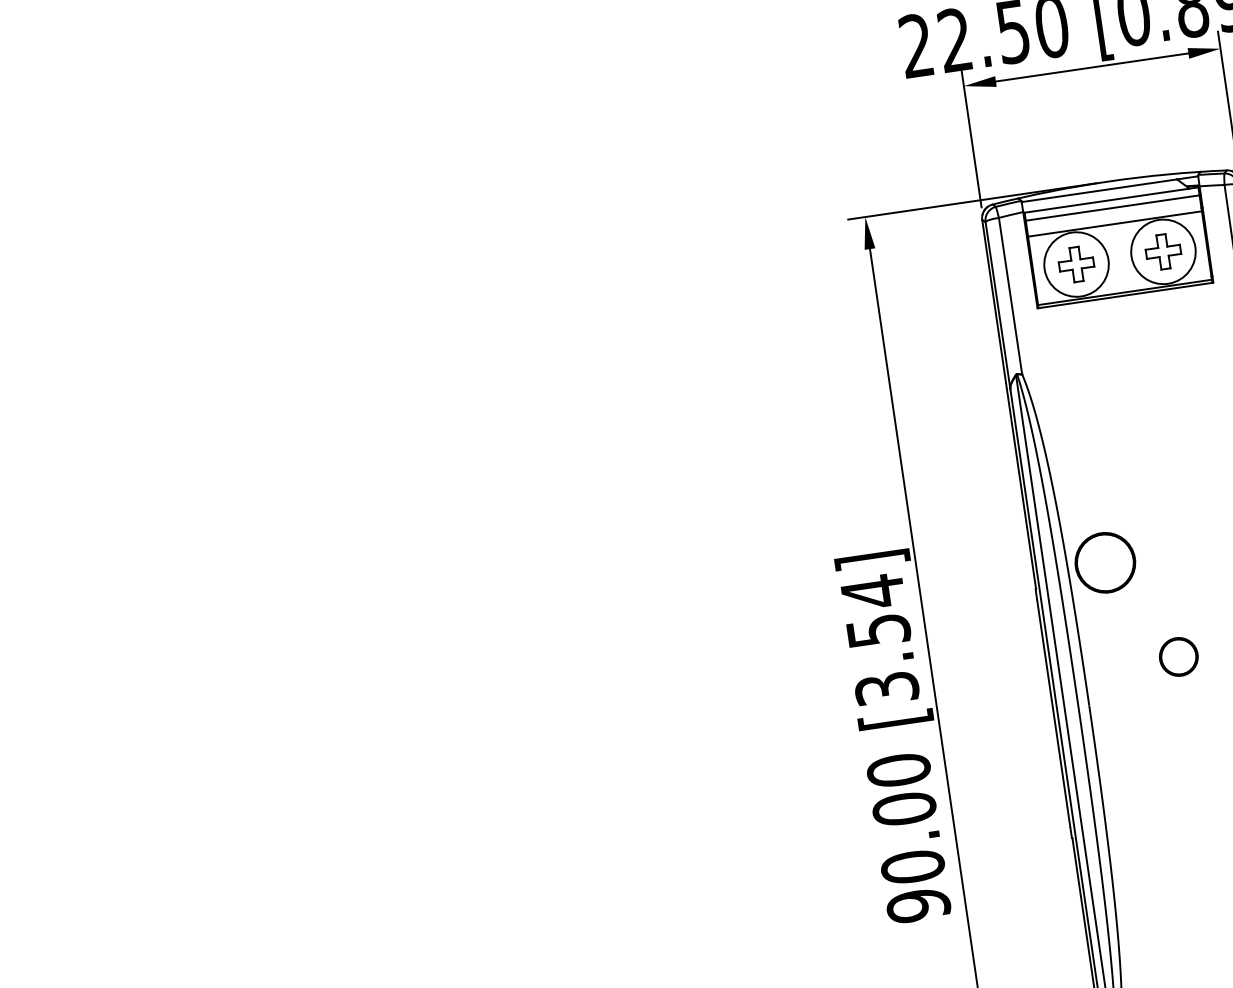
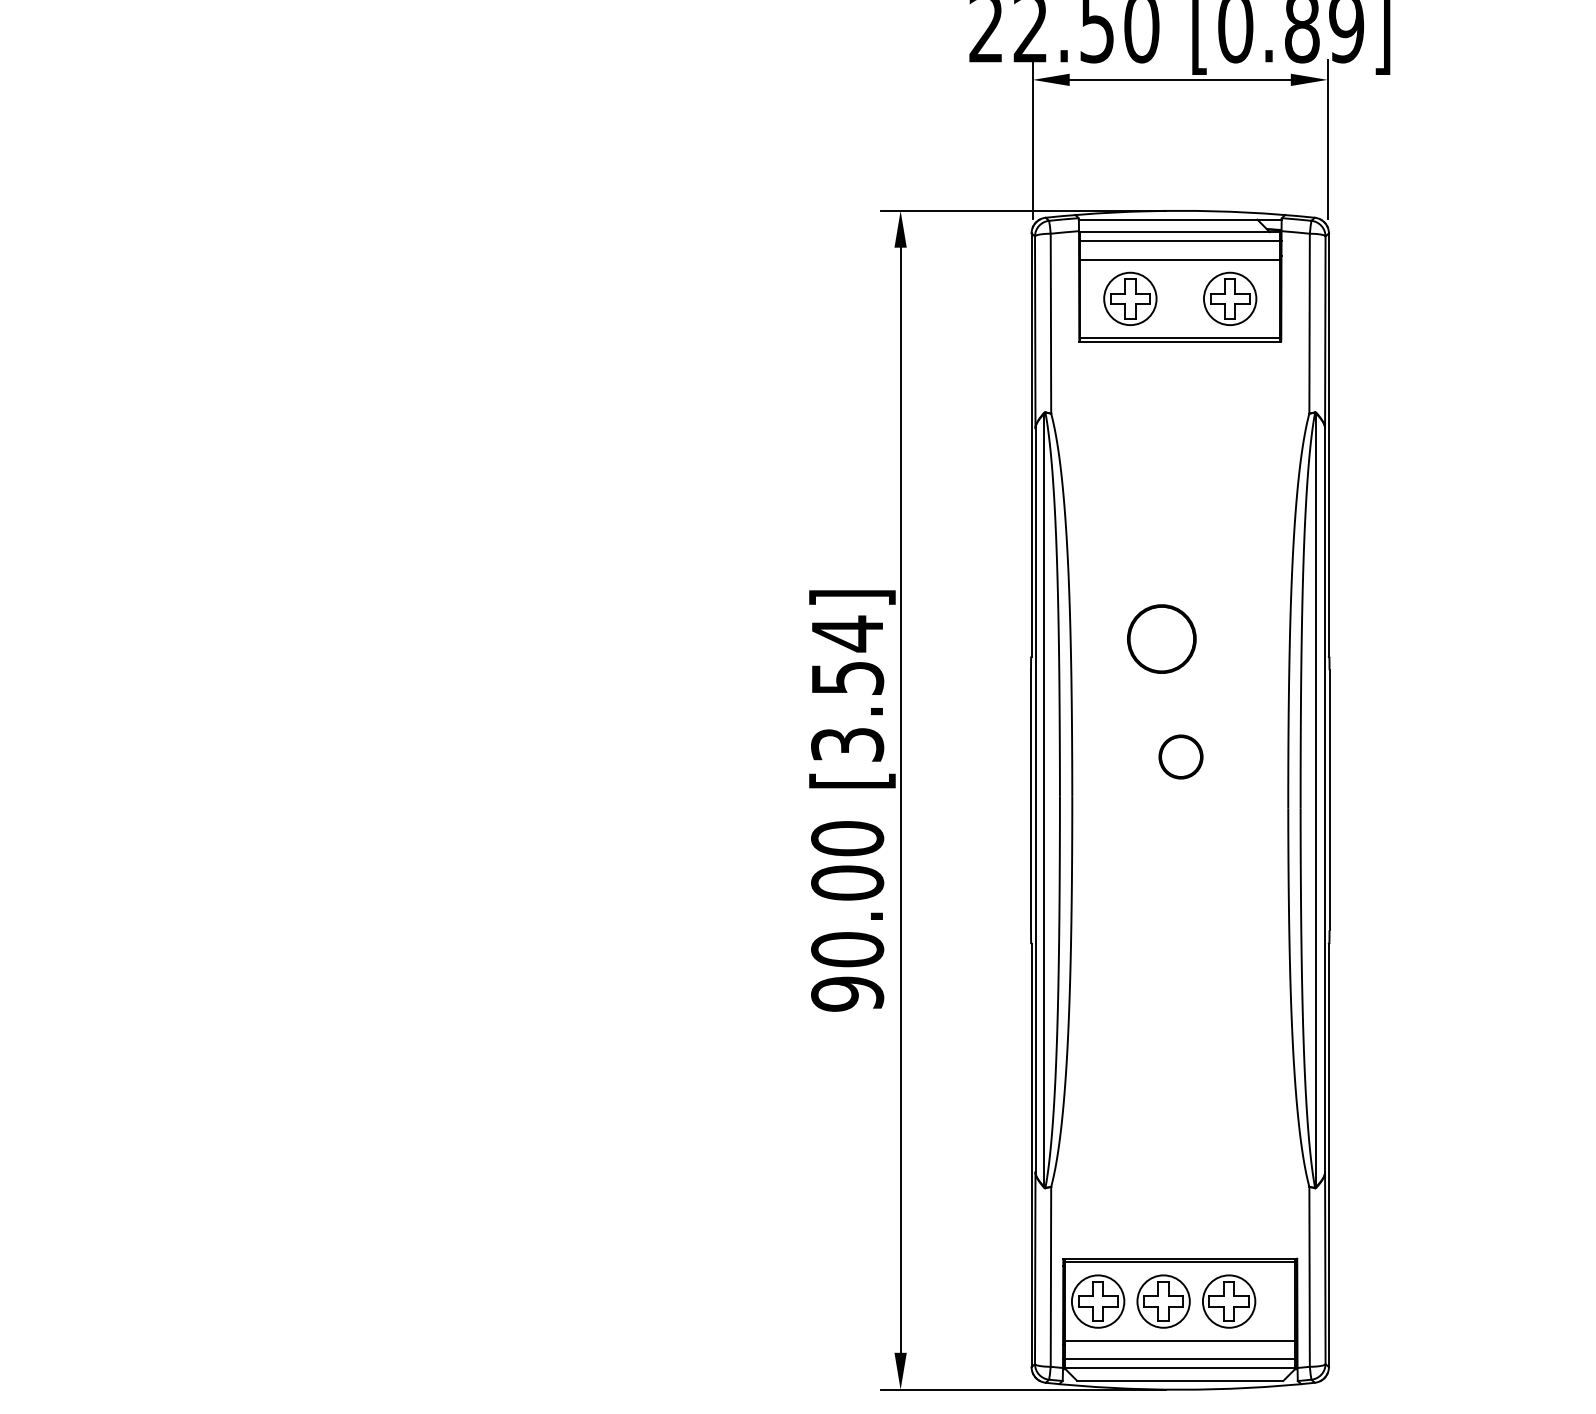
circle: (1162, 251) -> (1229, 298), size x0.71
circle: (1076, 264) -> (1130, 298), size x0.71
part: (1104, 562) -> (1161, 638), moved

